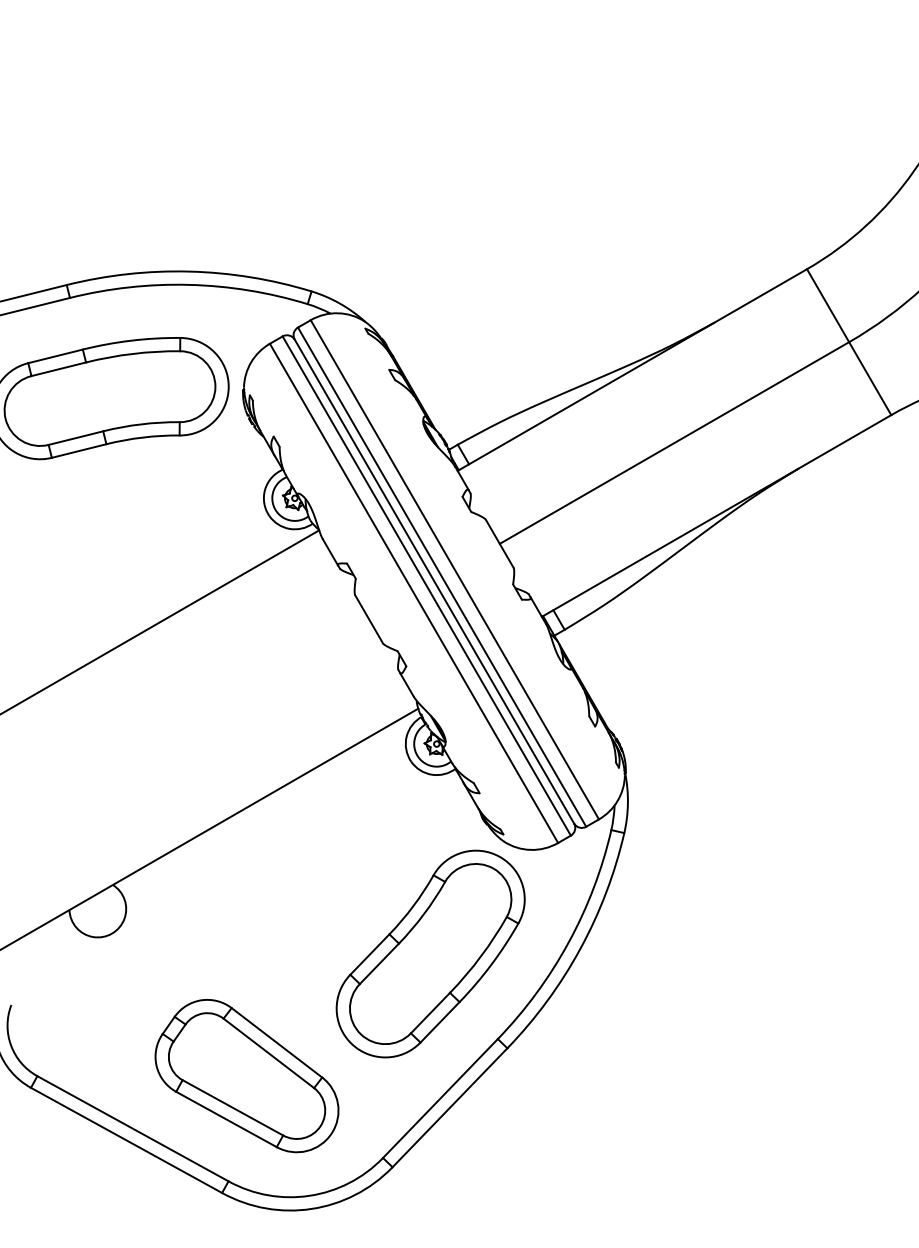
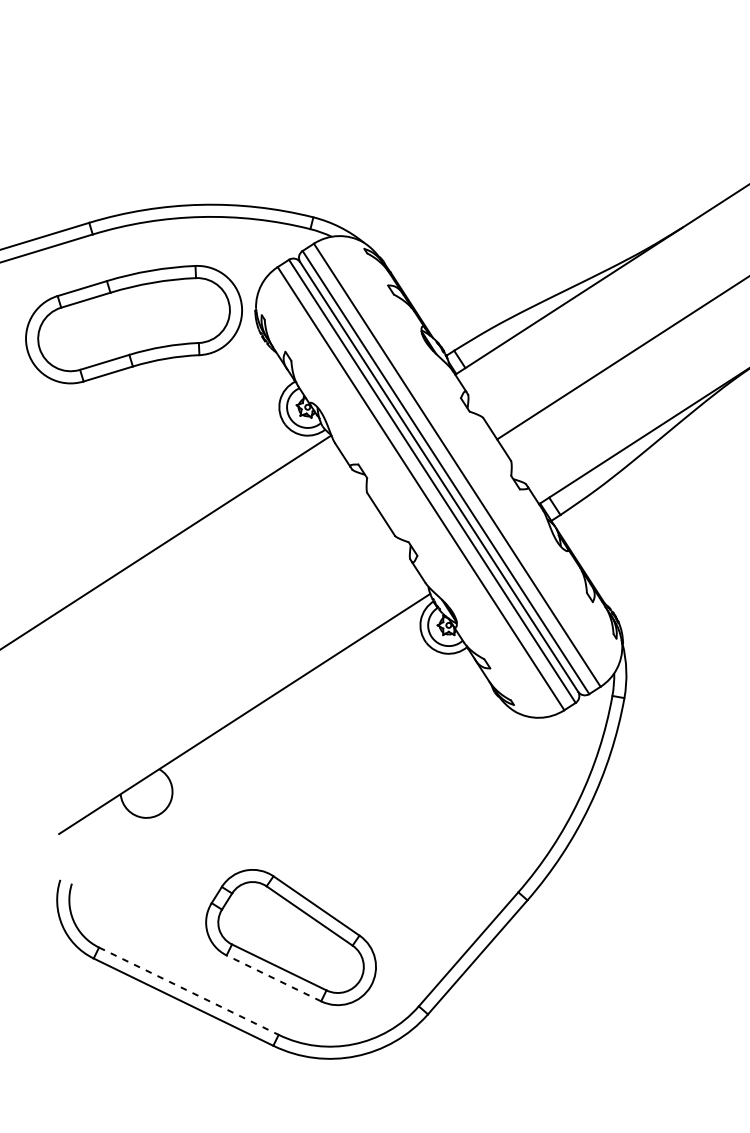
part: (430, 953) -> (452, 817), removed
line: (226, 1119) -> (273, 978), solid -> dashed
line: (133, 1128) -> (189, 990), solid -> dashed

